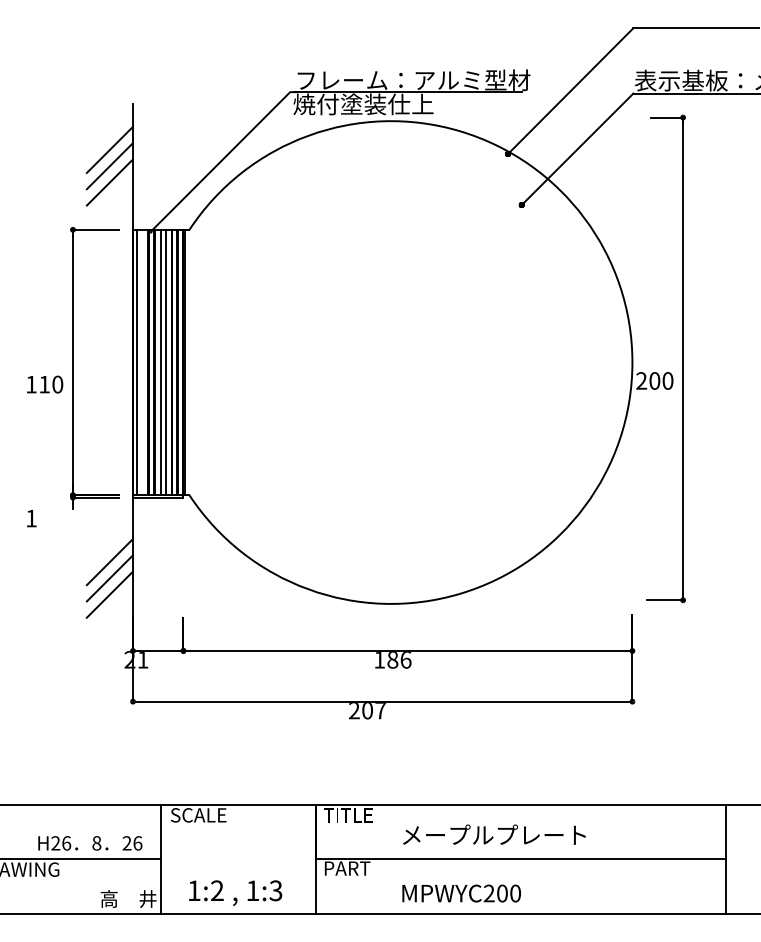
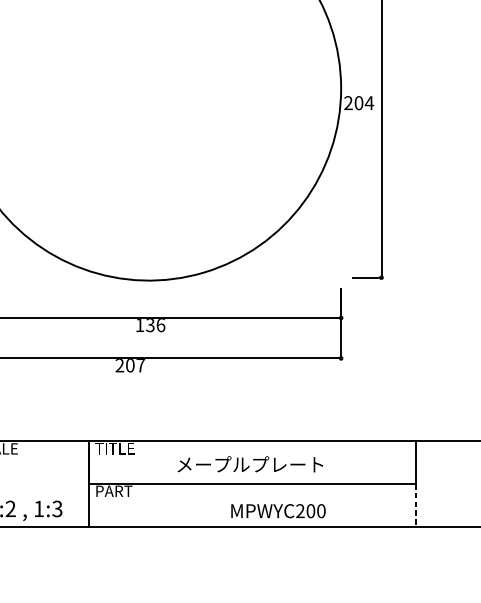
text: (667, 380) -> (369, 102), 200 -> 204
text: (392, 660) -> (150, 325), 186 -> 136
text: (494, 834) -> (250, 464), moved
line: (726, 887) -> (416, 506), solid -> dashed
text: (461, 893) -> (278, 511), moved

